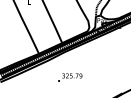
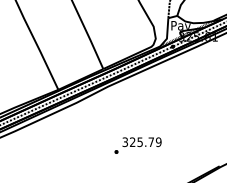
text: (70, 77) -> (138, 145), moved

